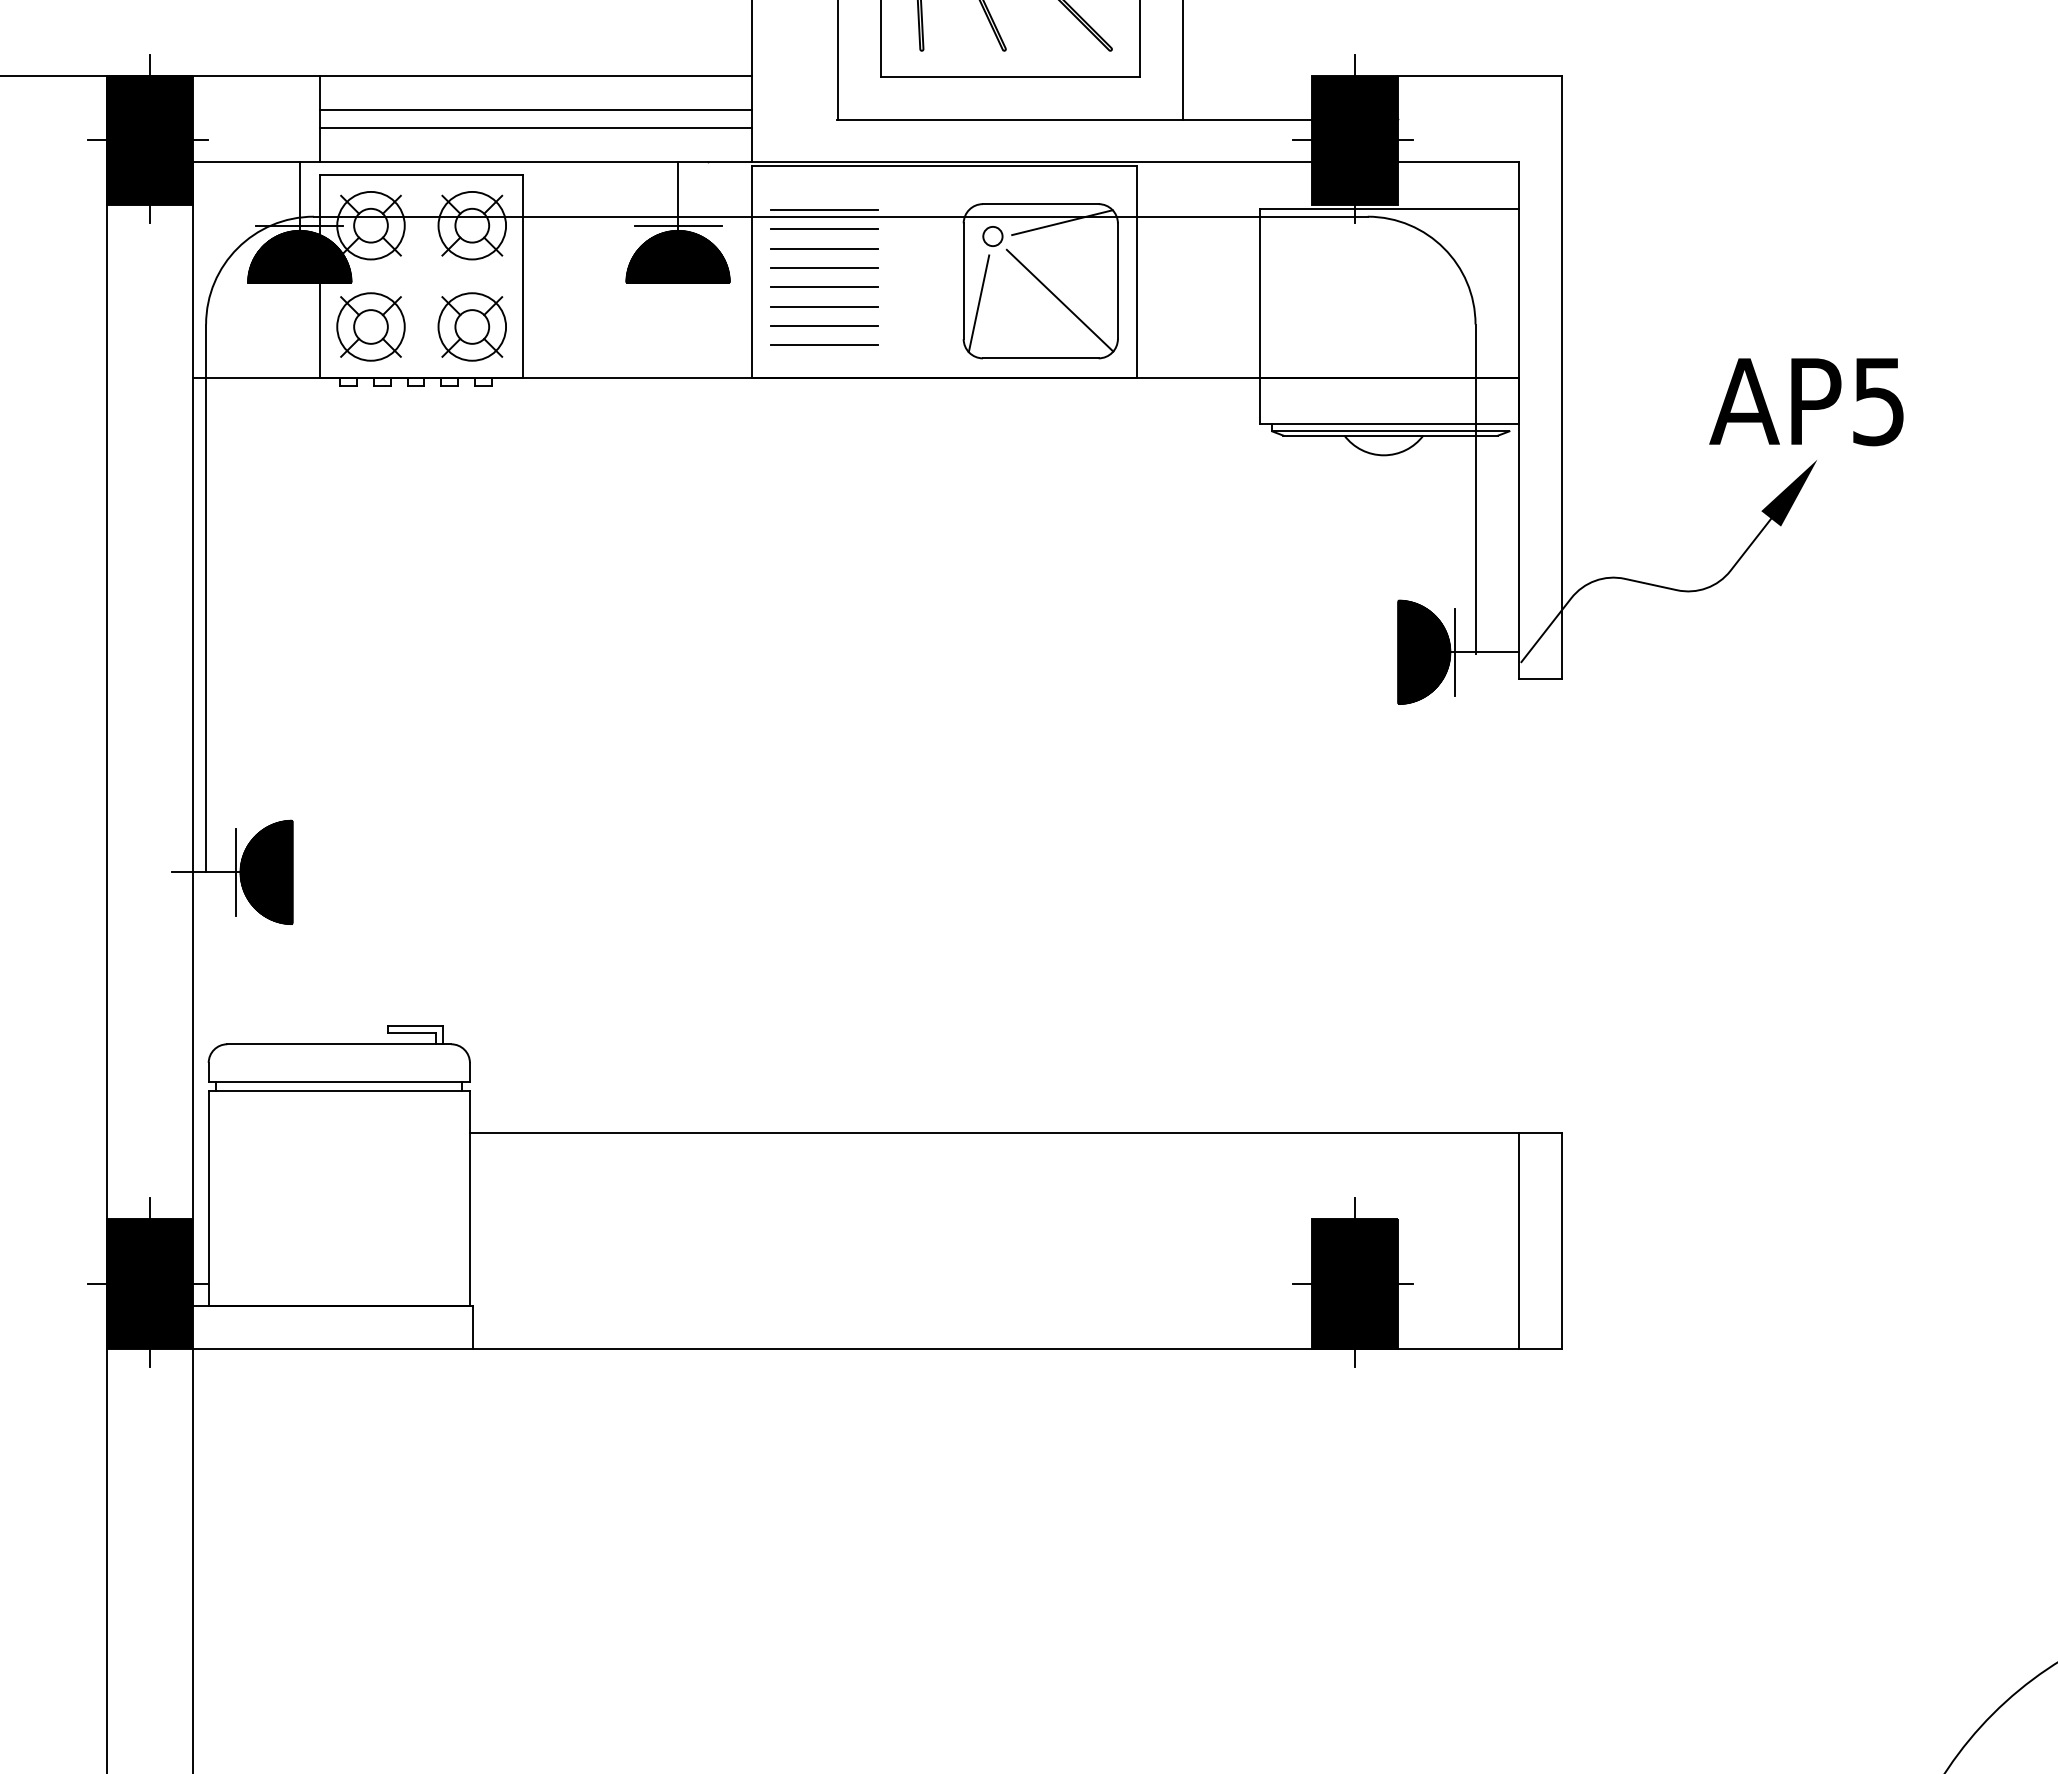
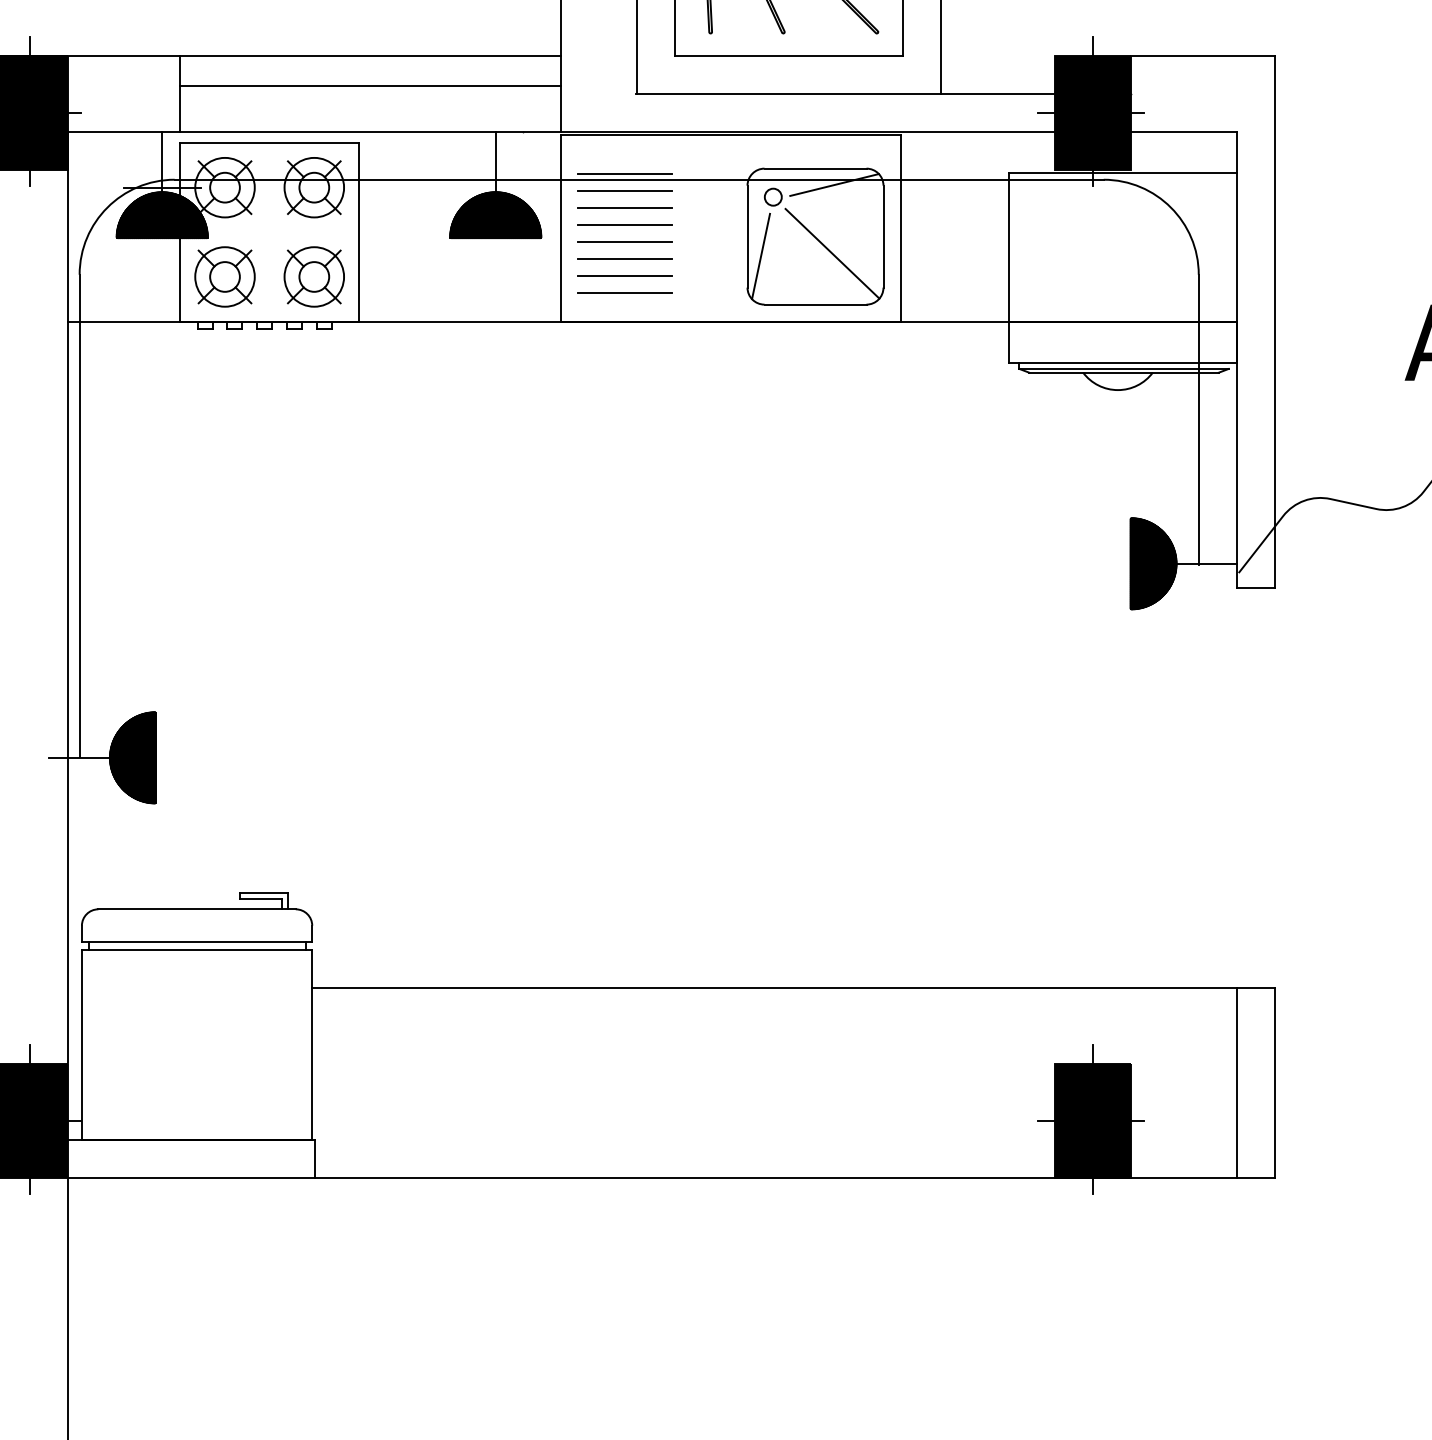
line: (535, 127) -> (370, 101), removed
line: (677, 226) -> (495, 188), removed
line: (1454, 651) -> (1180, 563), removed
line: (235, 872) -> (105, 757), removed

